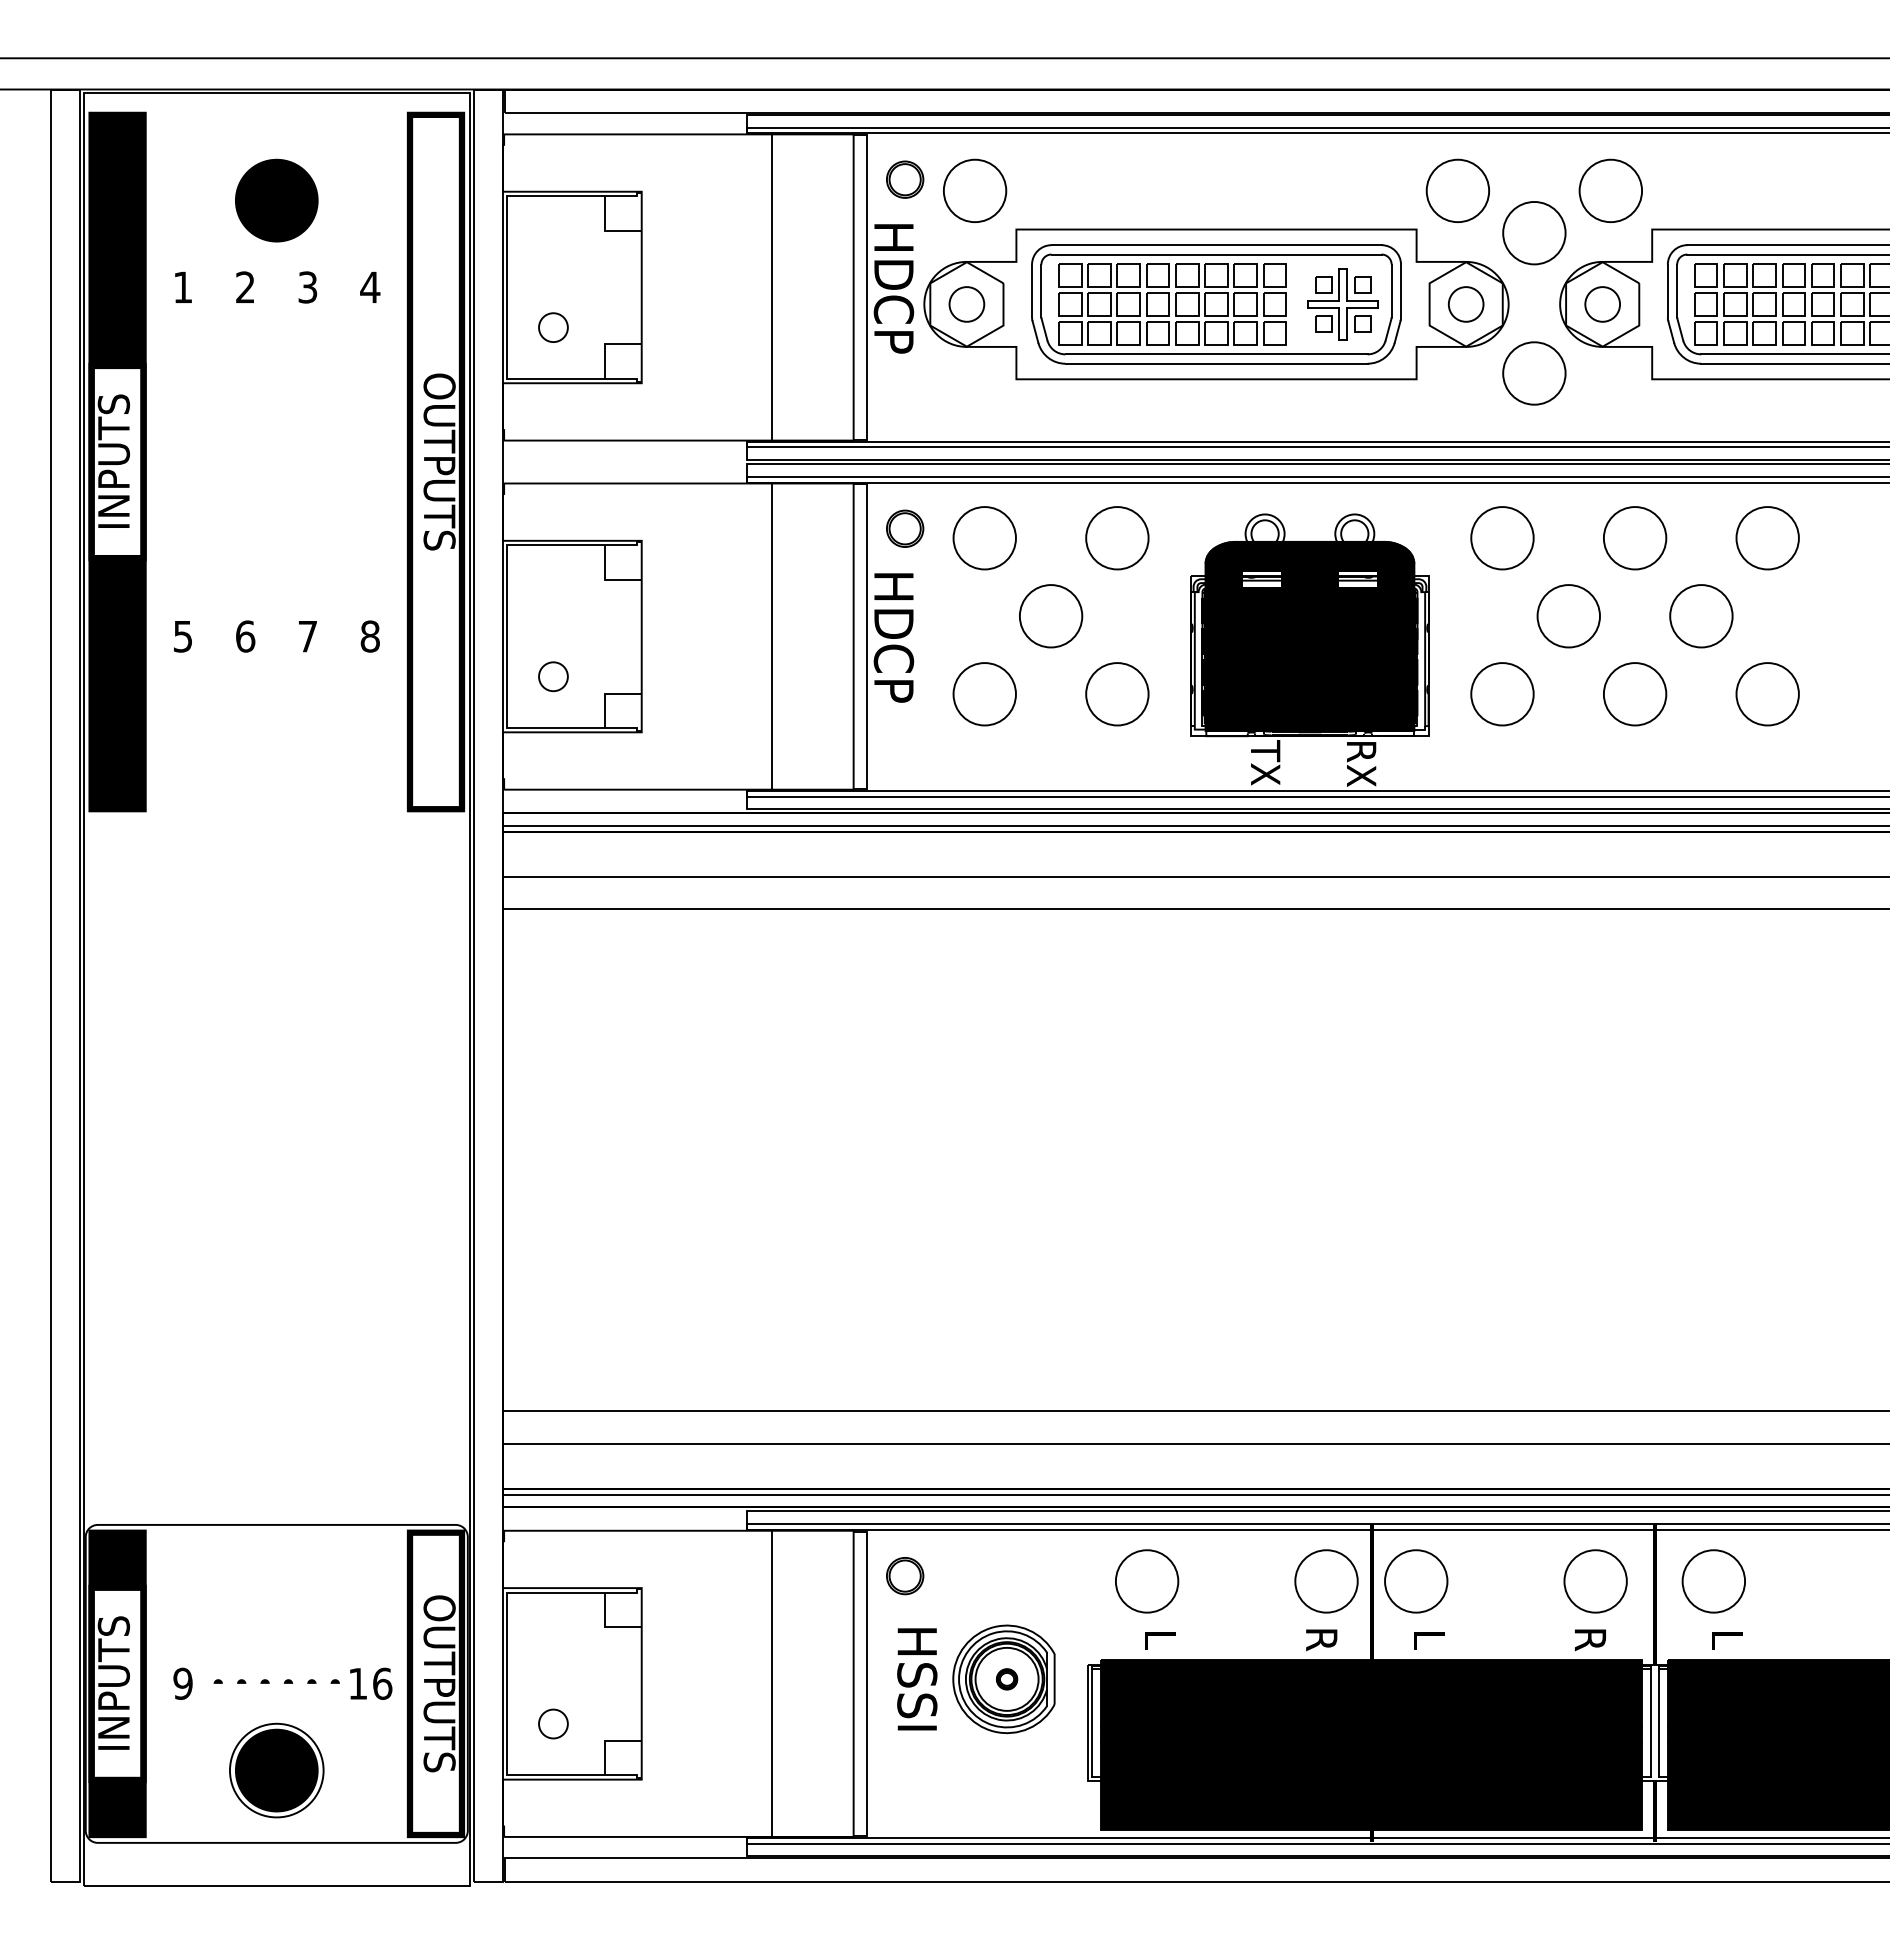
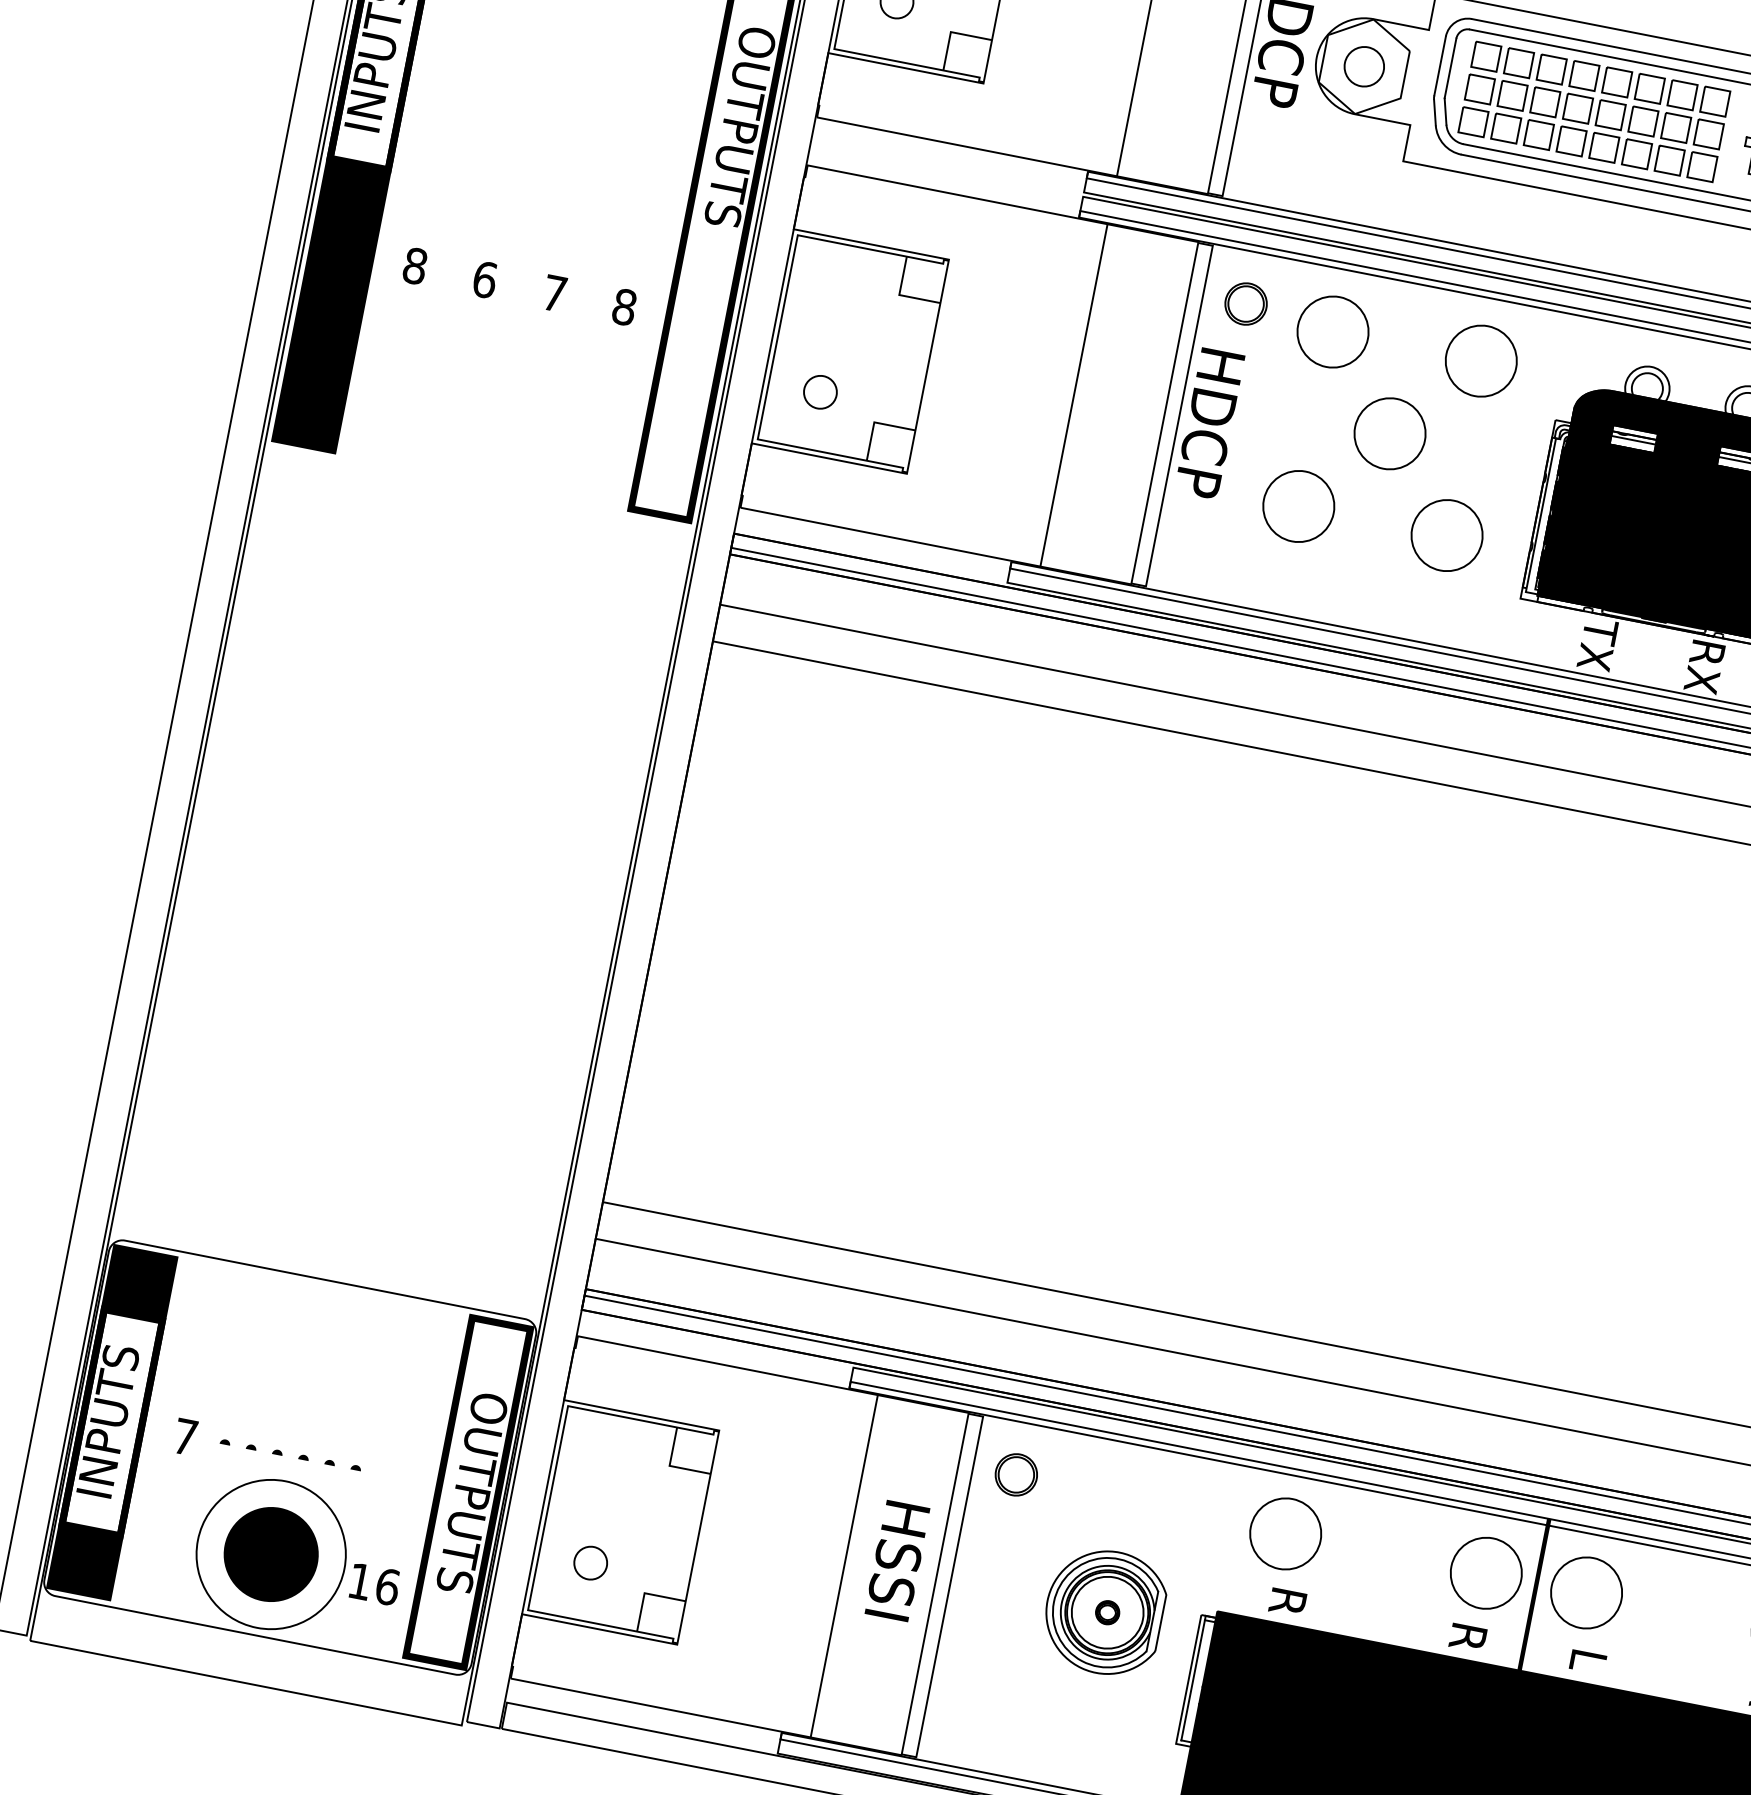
text: (182, 636) -> (414, 265), 5 -> 8
text: (1160, 1640) -> (1287, 1602), L -> R
text: (917, 1679) -> (897, 1561), moved
text: (182, 1683) -> (184, 1436), 9 -> 7
text: (371, 1683) -> (375, 1584), moved
circle: (276, 1770) -> (270, 1554), size x1.4

